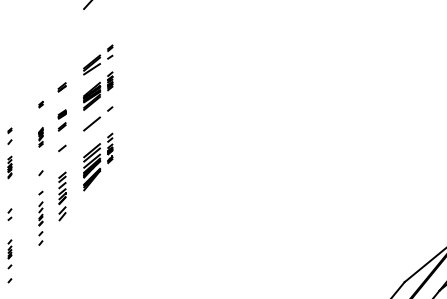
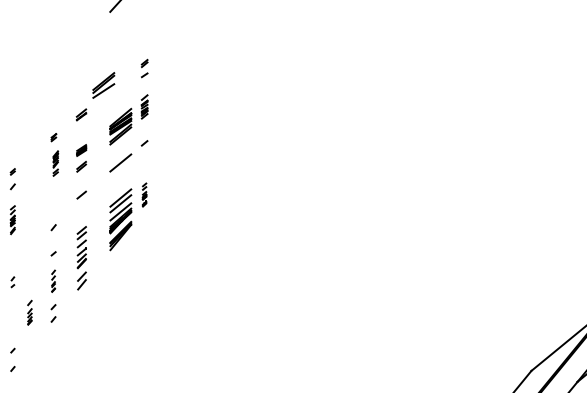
part: (91, 65) -> (103, 85), moved
part: (40, 137) -> (55, 163), moved
part: (110, 147) -> (144, 194), size x0.6
part: (9, 214) -> (12, 282), size x0.7
part: (40, 214) -> (53, 281), size x0.7
part: (9, 249) -> (29, 312), moved

